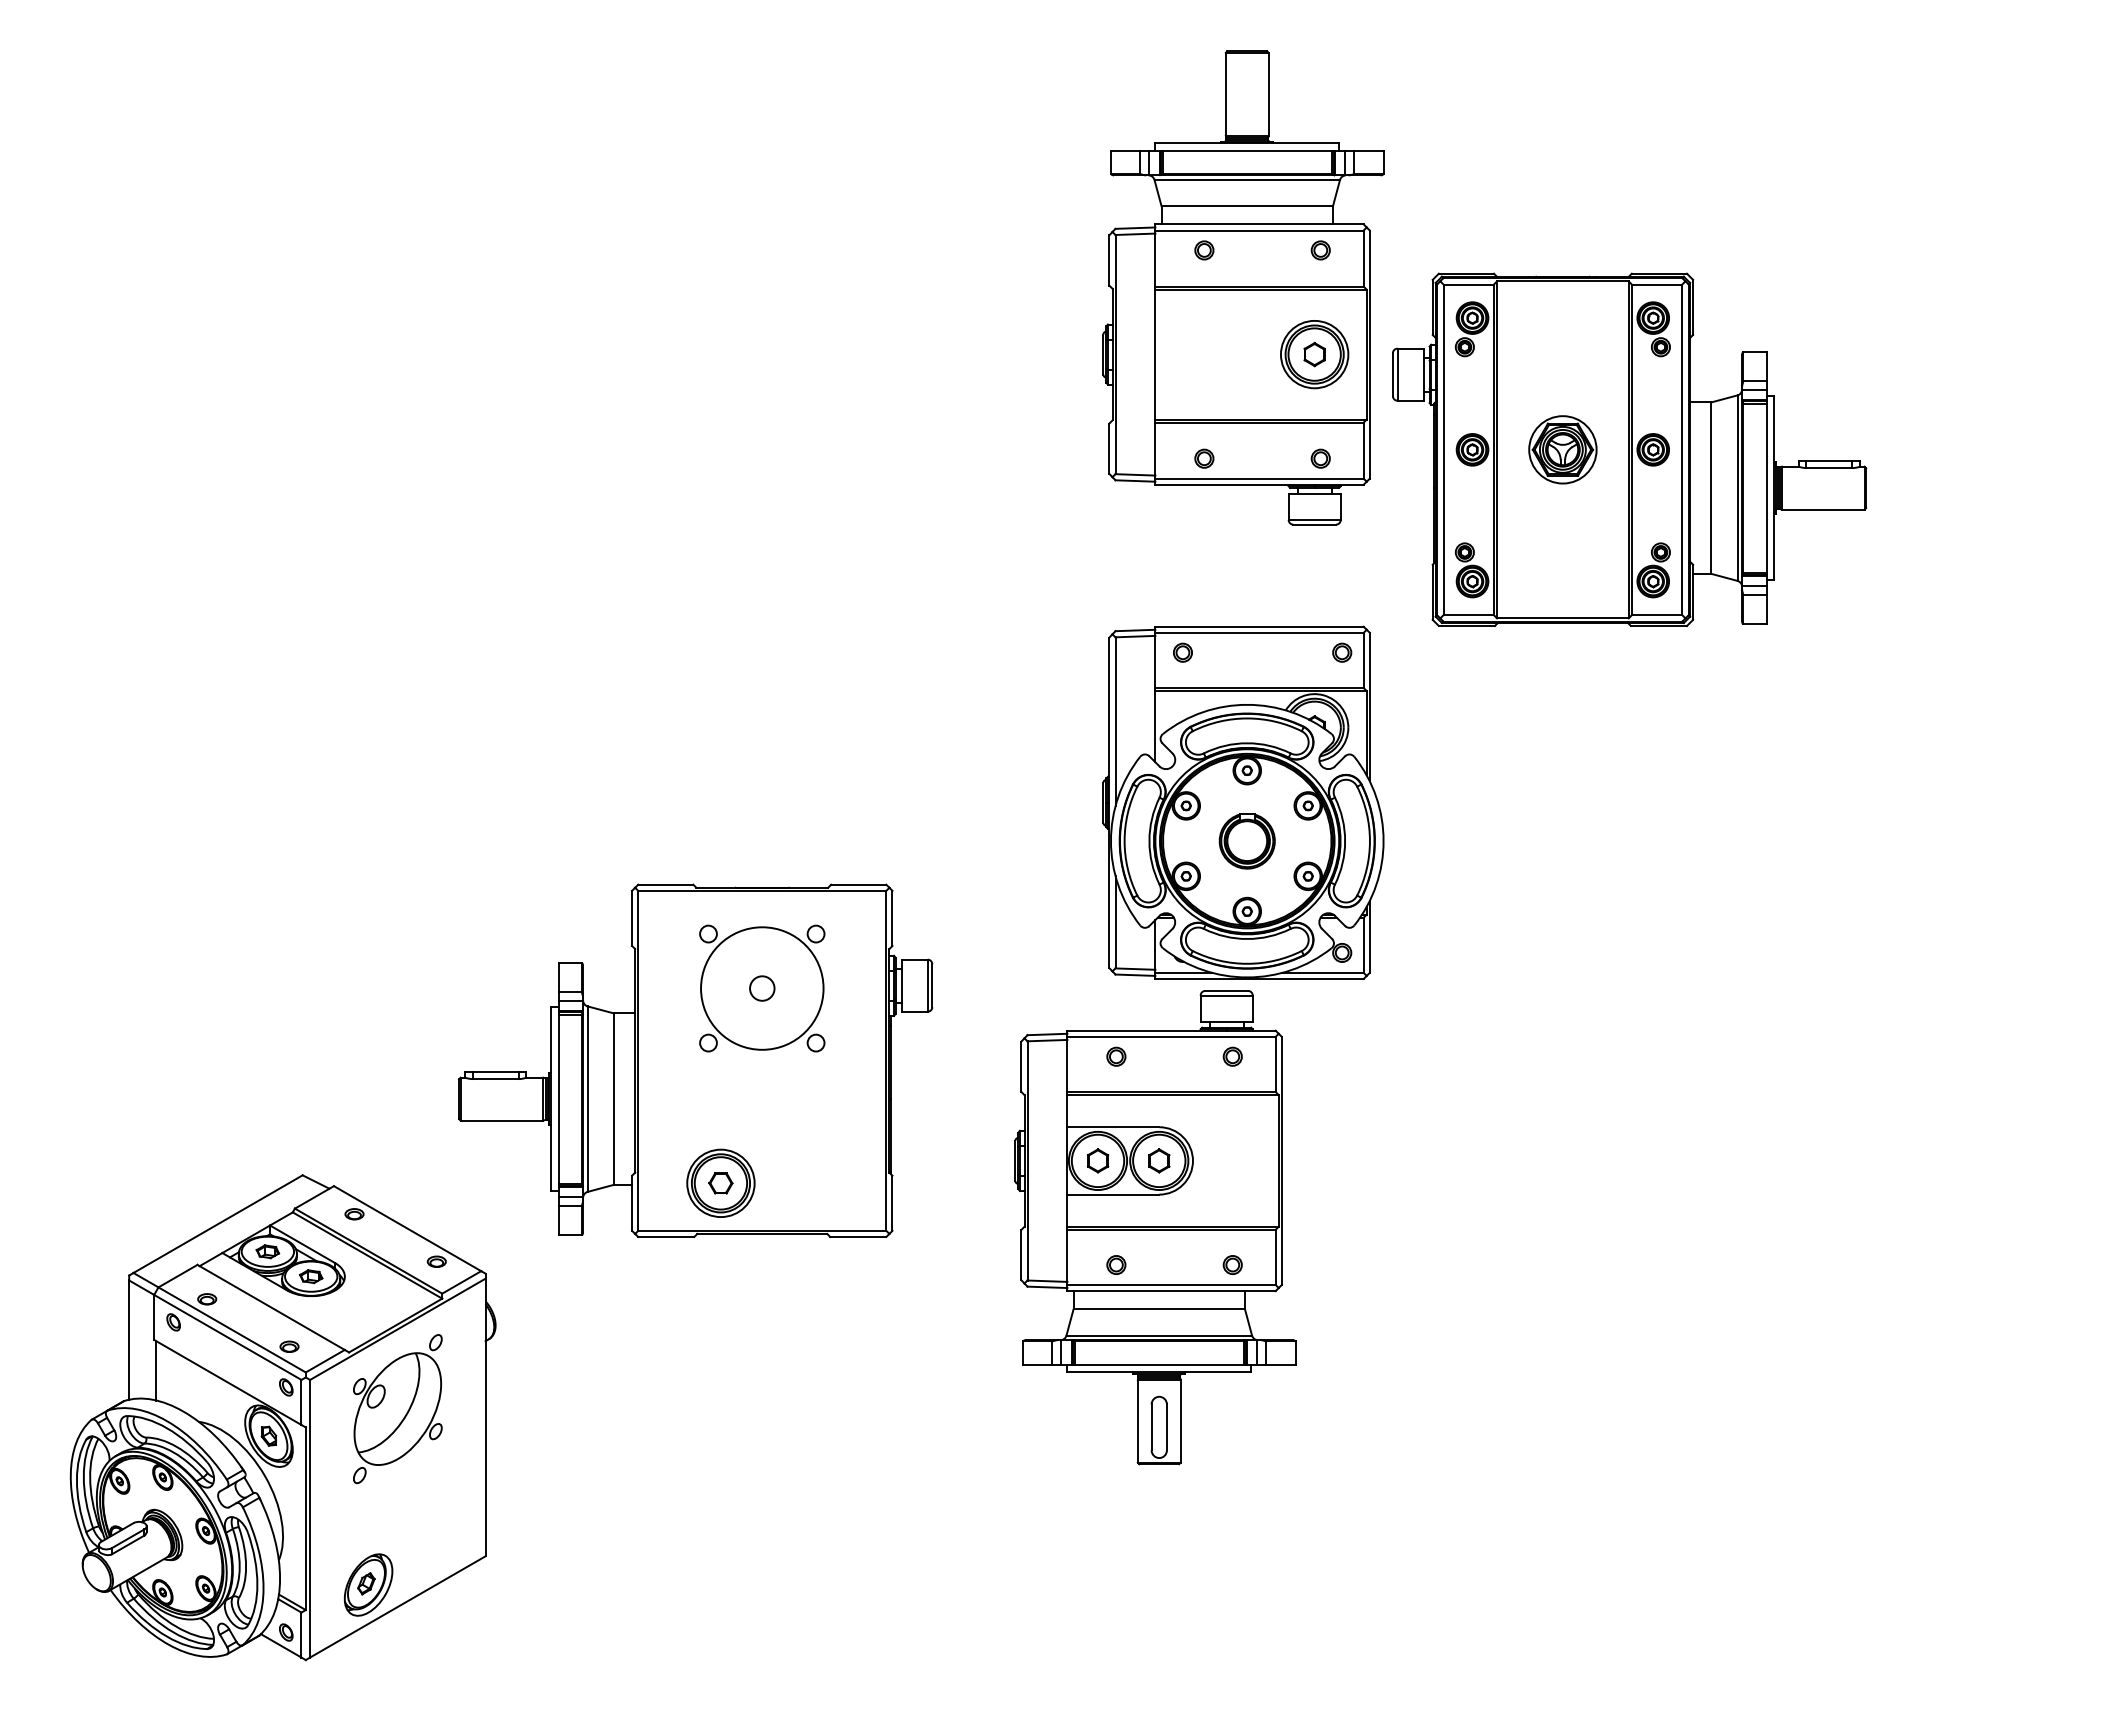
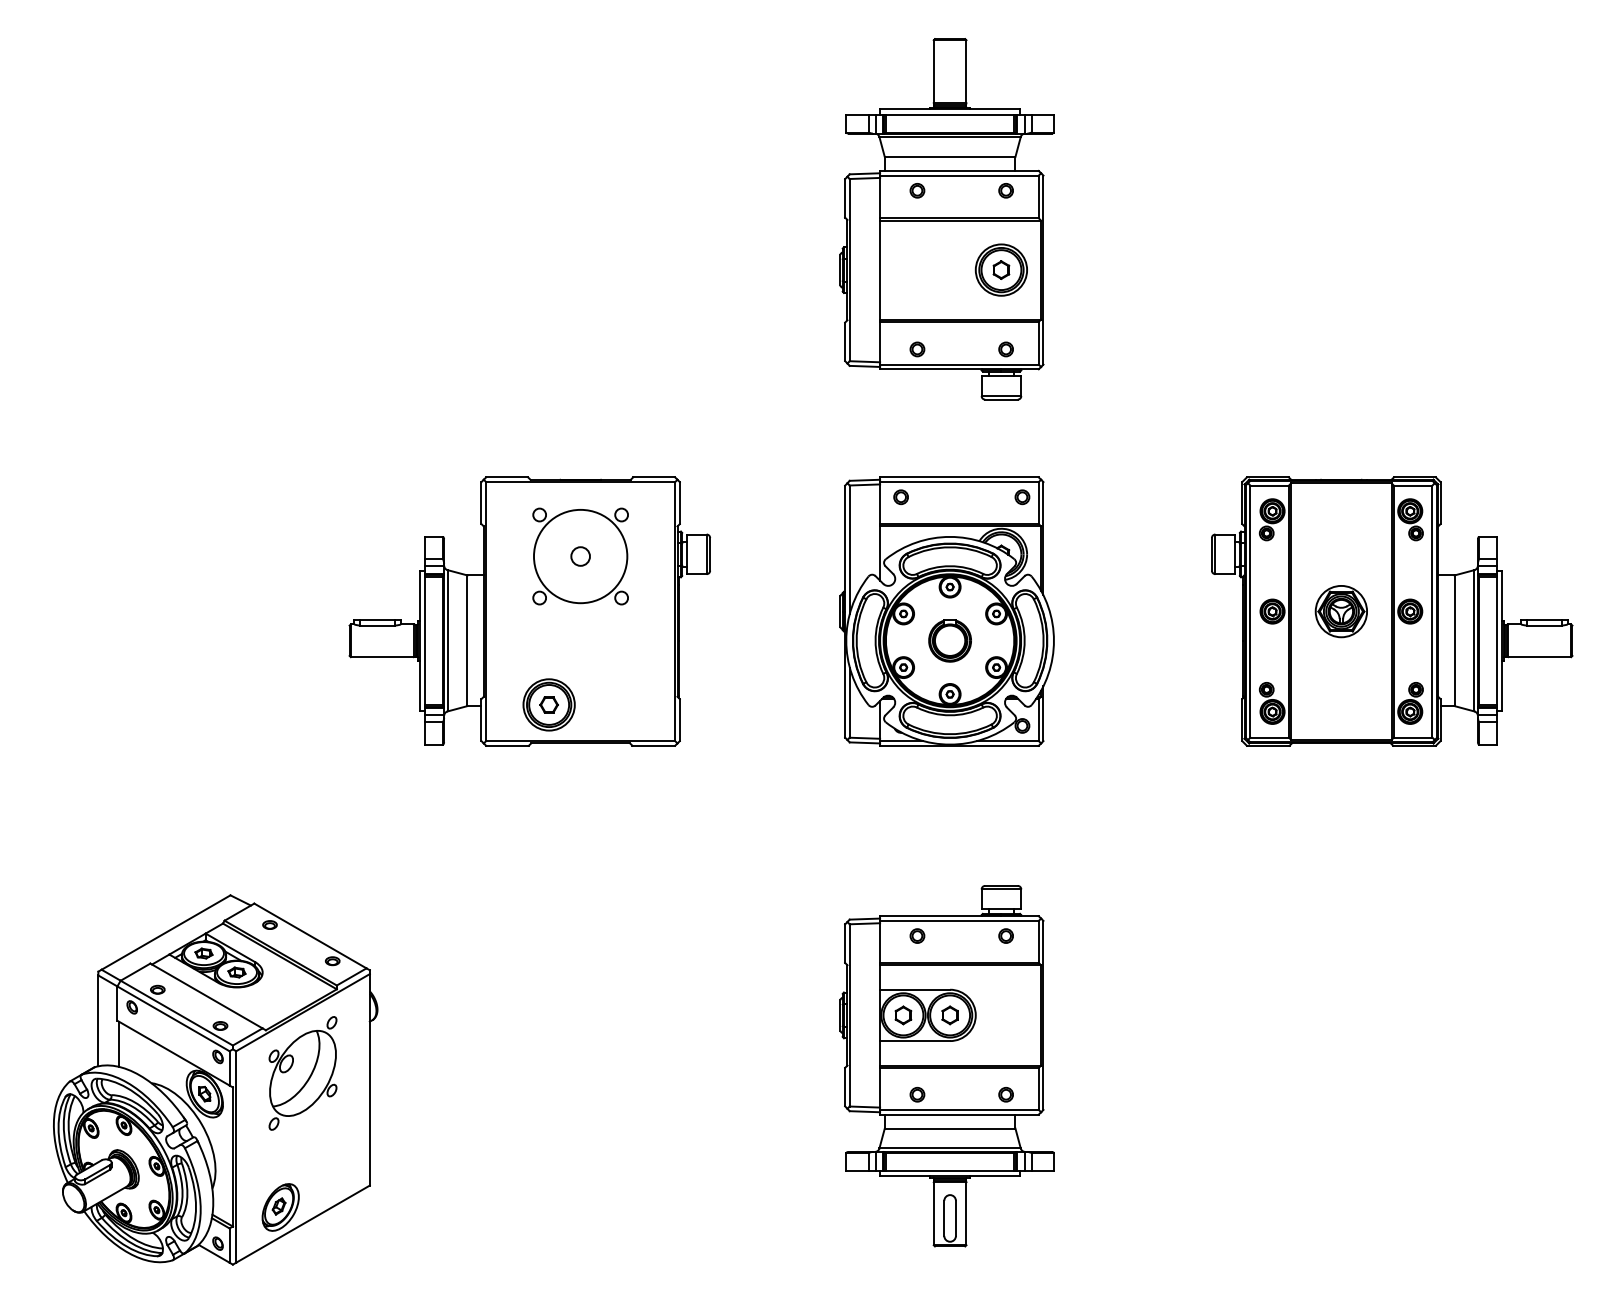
part: (1629, 449) -> (1392, 611), moved
part: (695, 1060) -> (529, 611), moved
part: (1155, 1227) -> (947, 1066), moved

